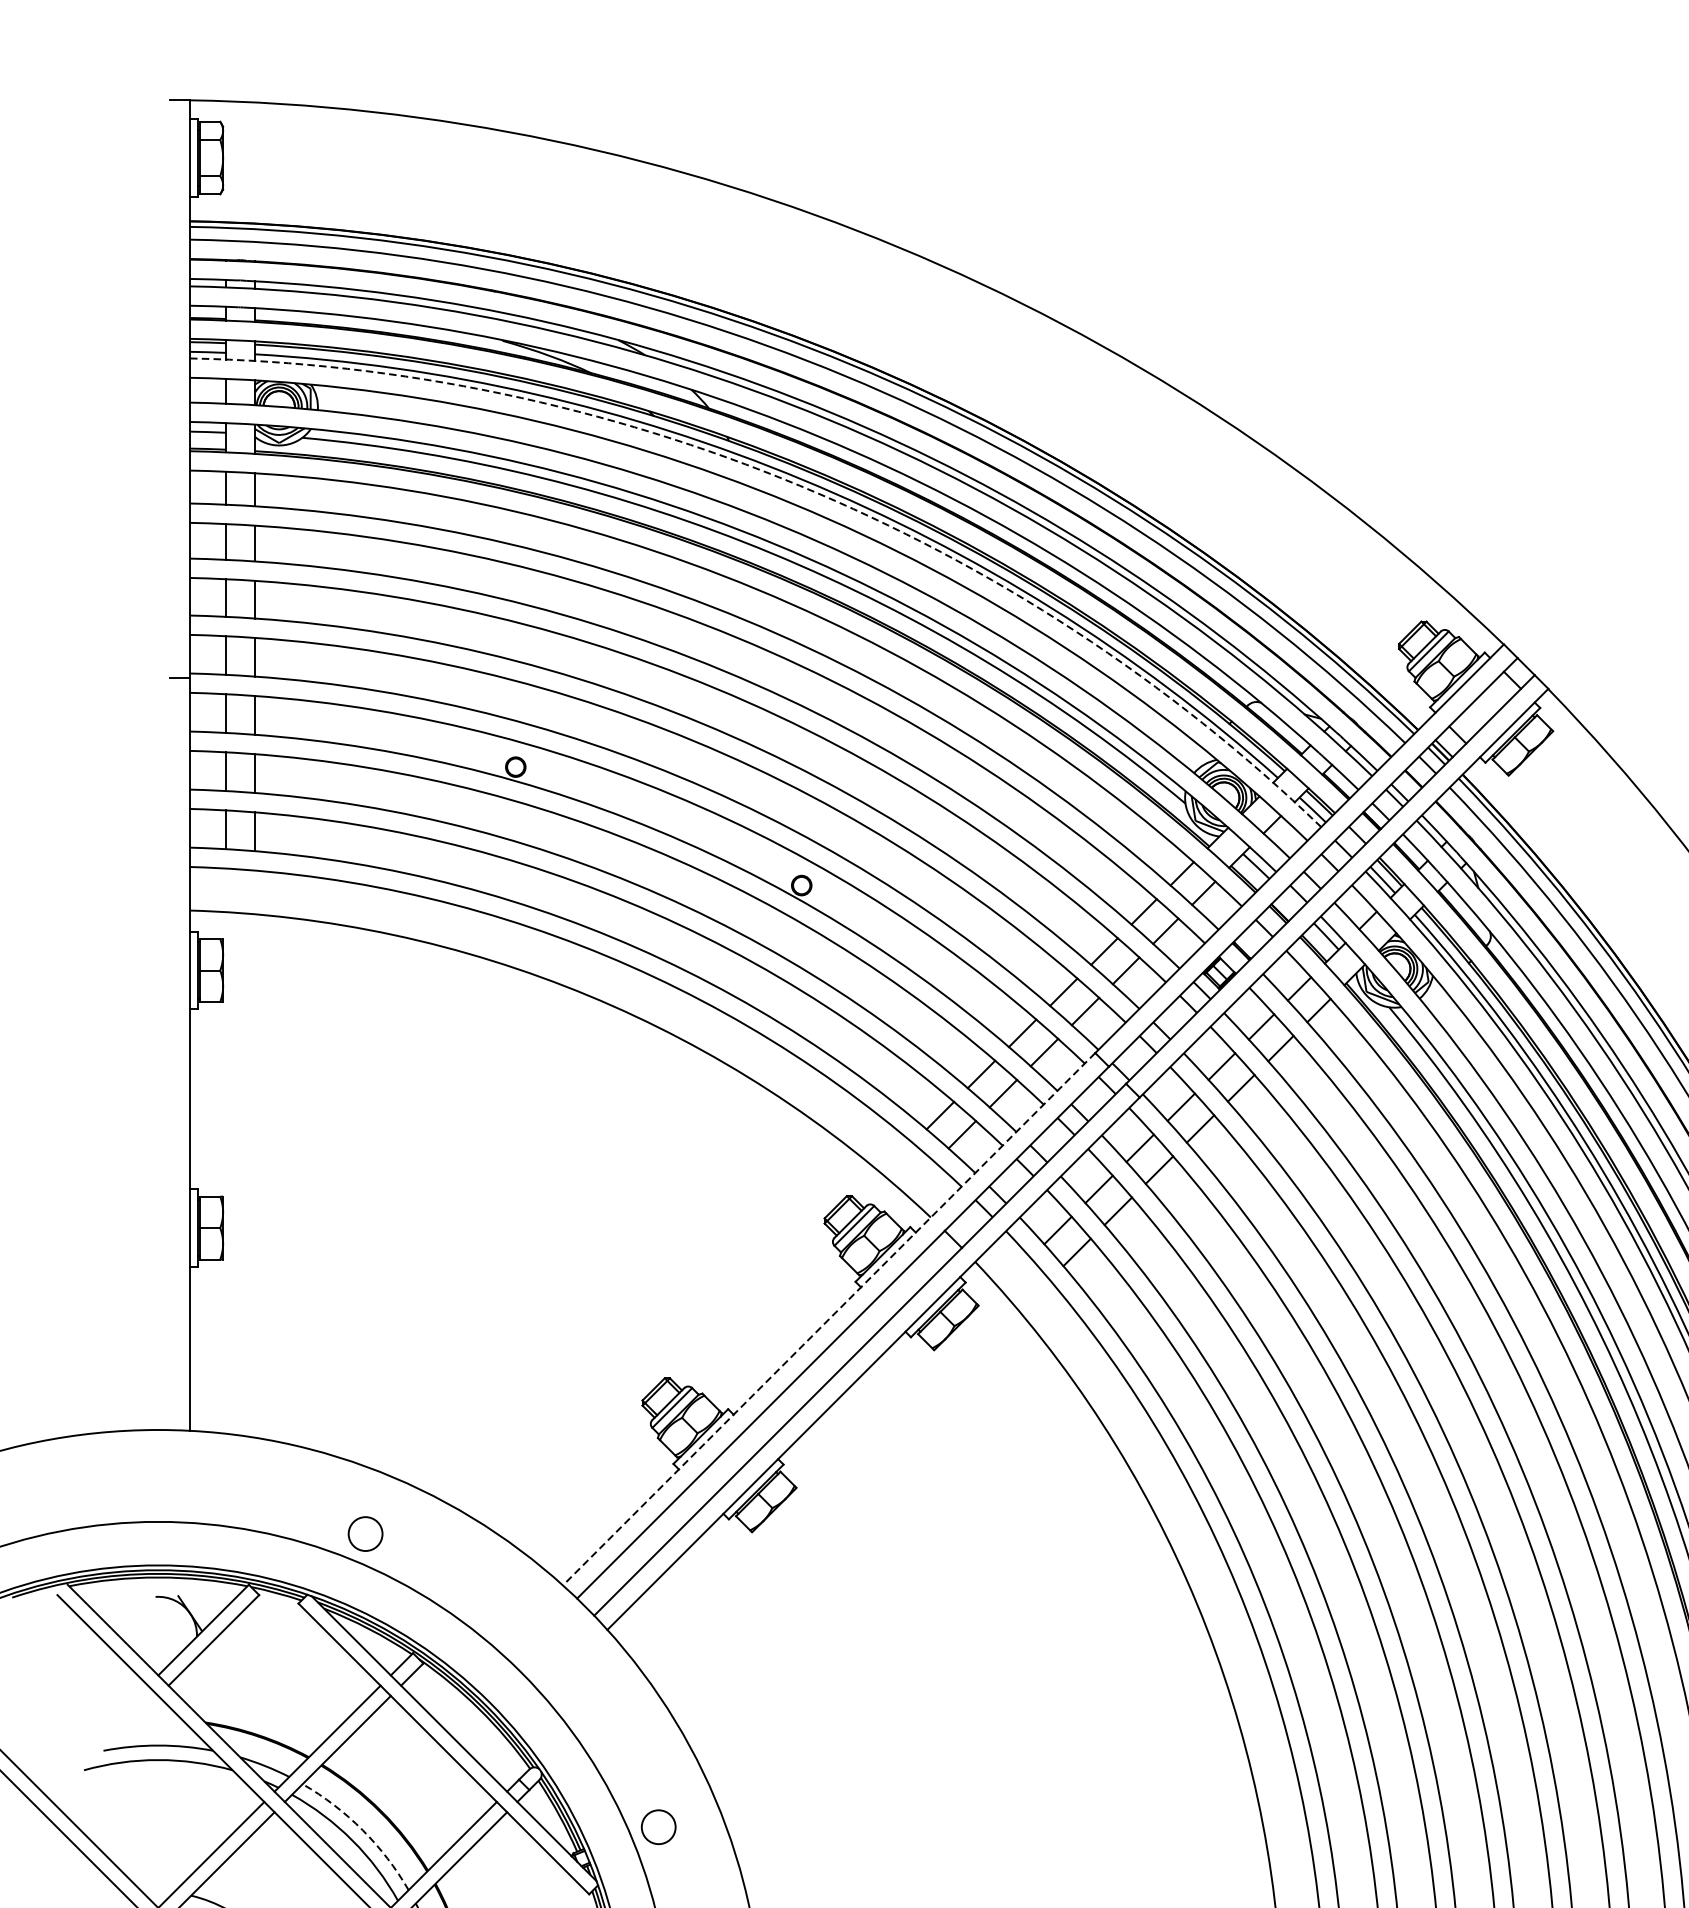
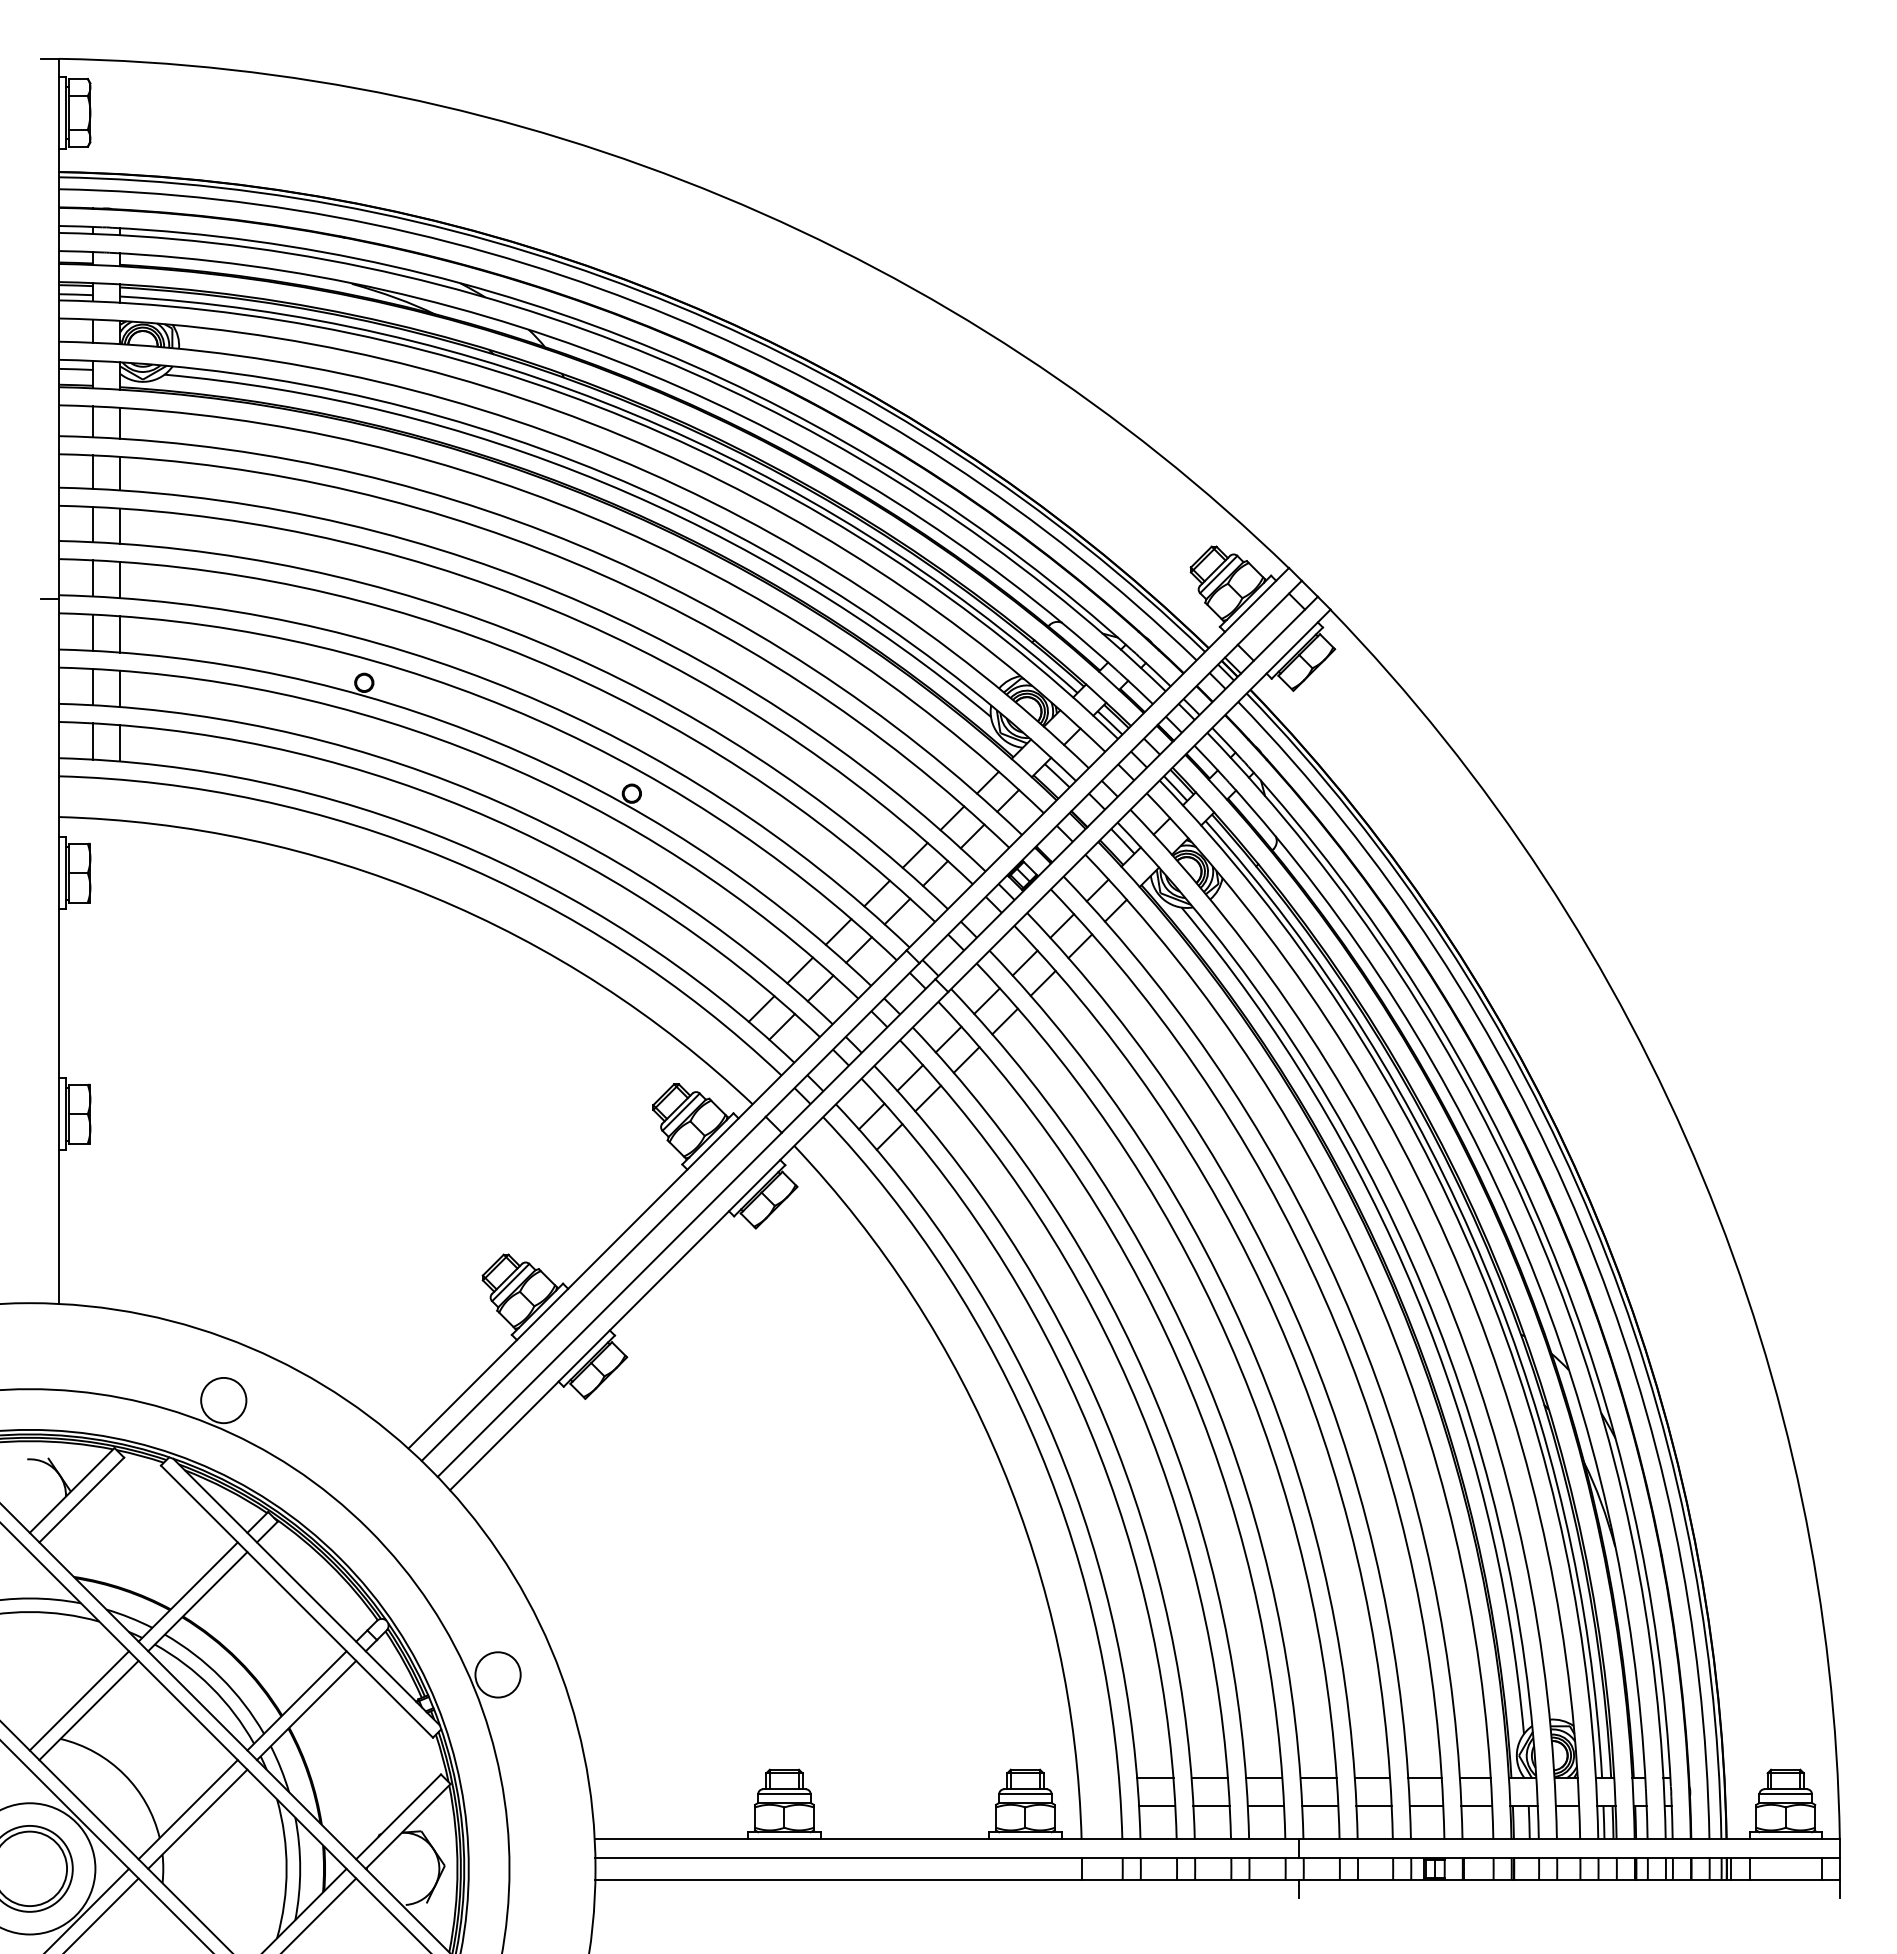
arc: (800, 485) -> (630, 419), dashed -> solid
line: (829, 1319) -> (657, 1199), dashed -> solid
circle: (365, 1534) -> (223, 1400), size x1.43
circle: (658, 1826) -> (497, 1674), size x1.43
arc: (363, 1830) -> (221, 1677), dashed -> solid

